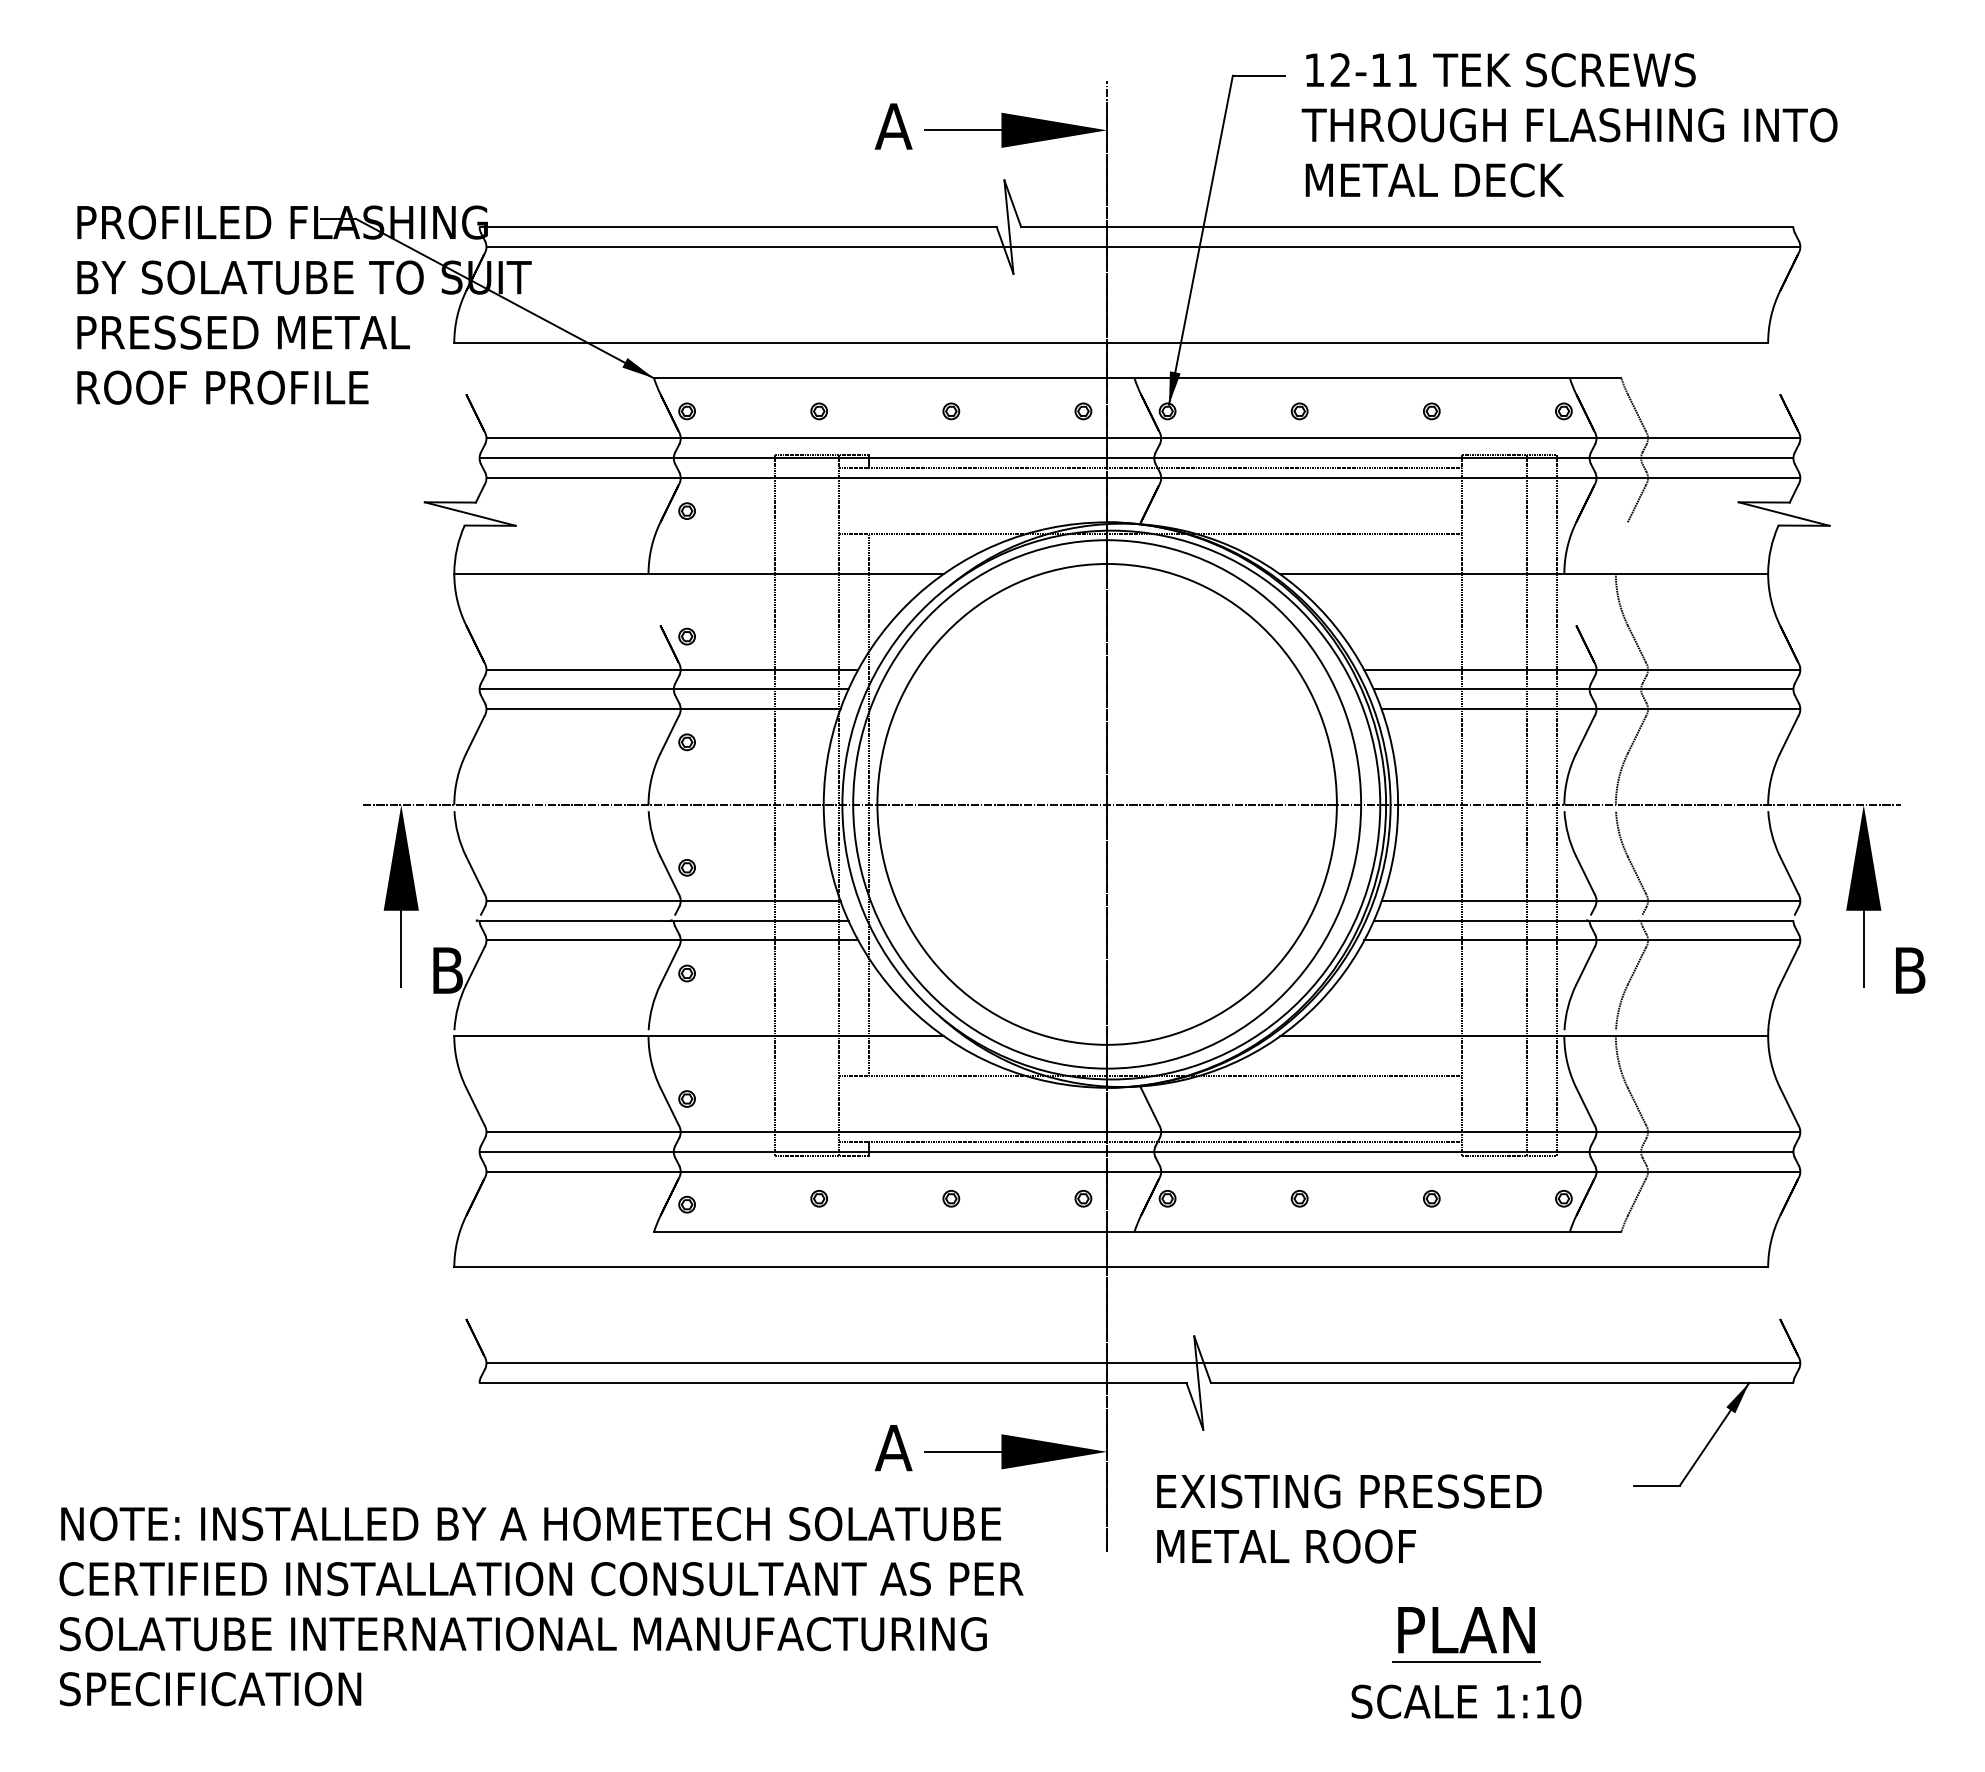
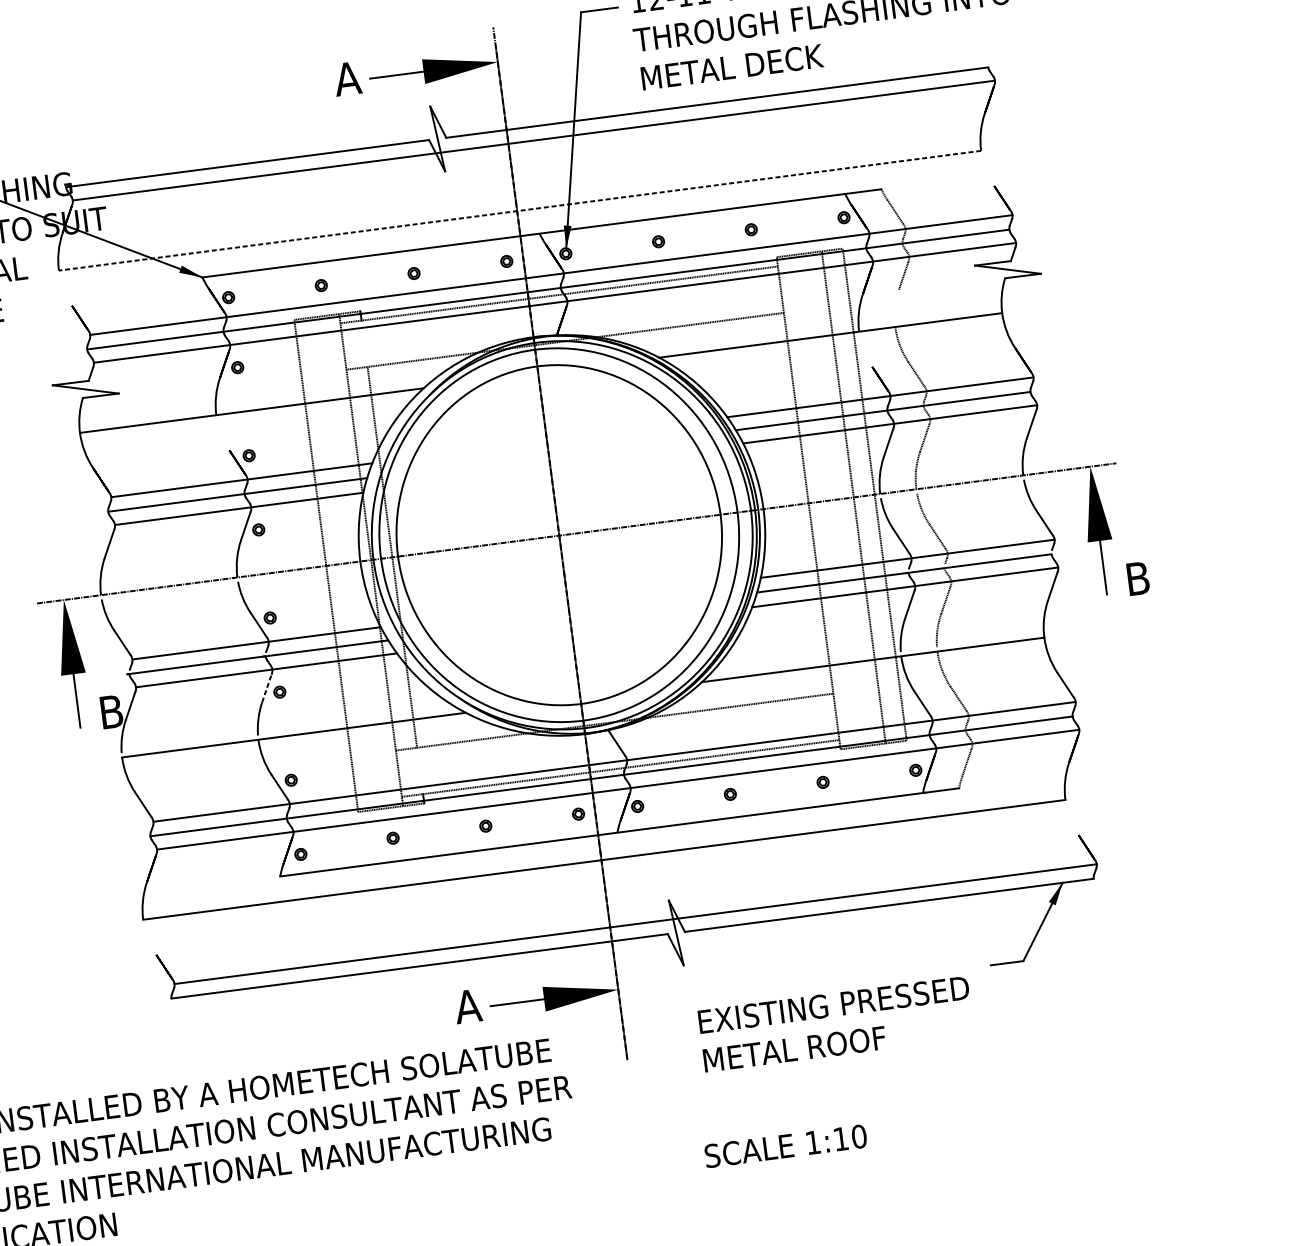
line: (1111, 342) -> (520, 210), solid -> dashed
line: (669, 966) -> (266, 688), solid -> dashed
text: (1349, 1518) -> (836, 1023), moved
part: (1466, 1634) -> (887, 1085), removed
text: (1466, 1701) -> (785, 1146), moved

